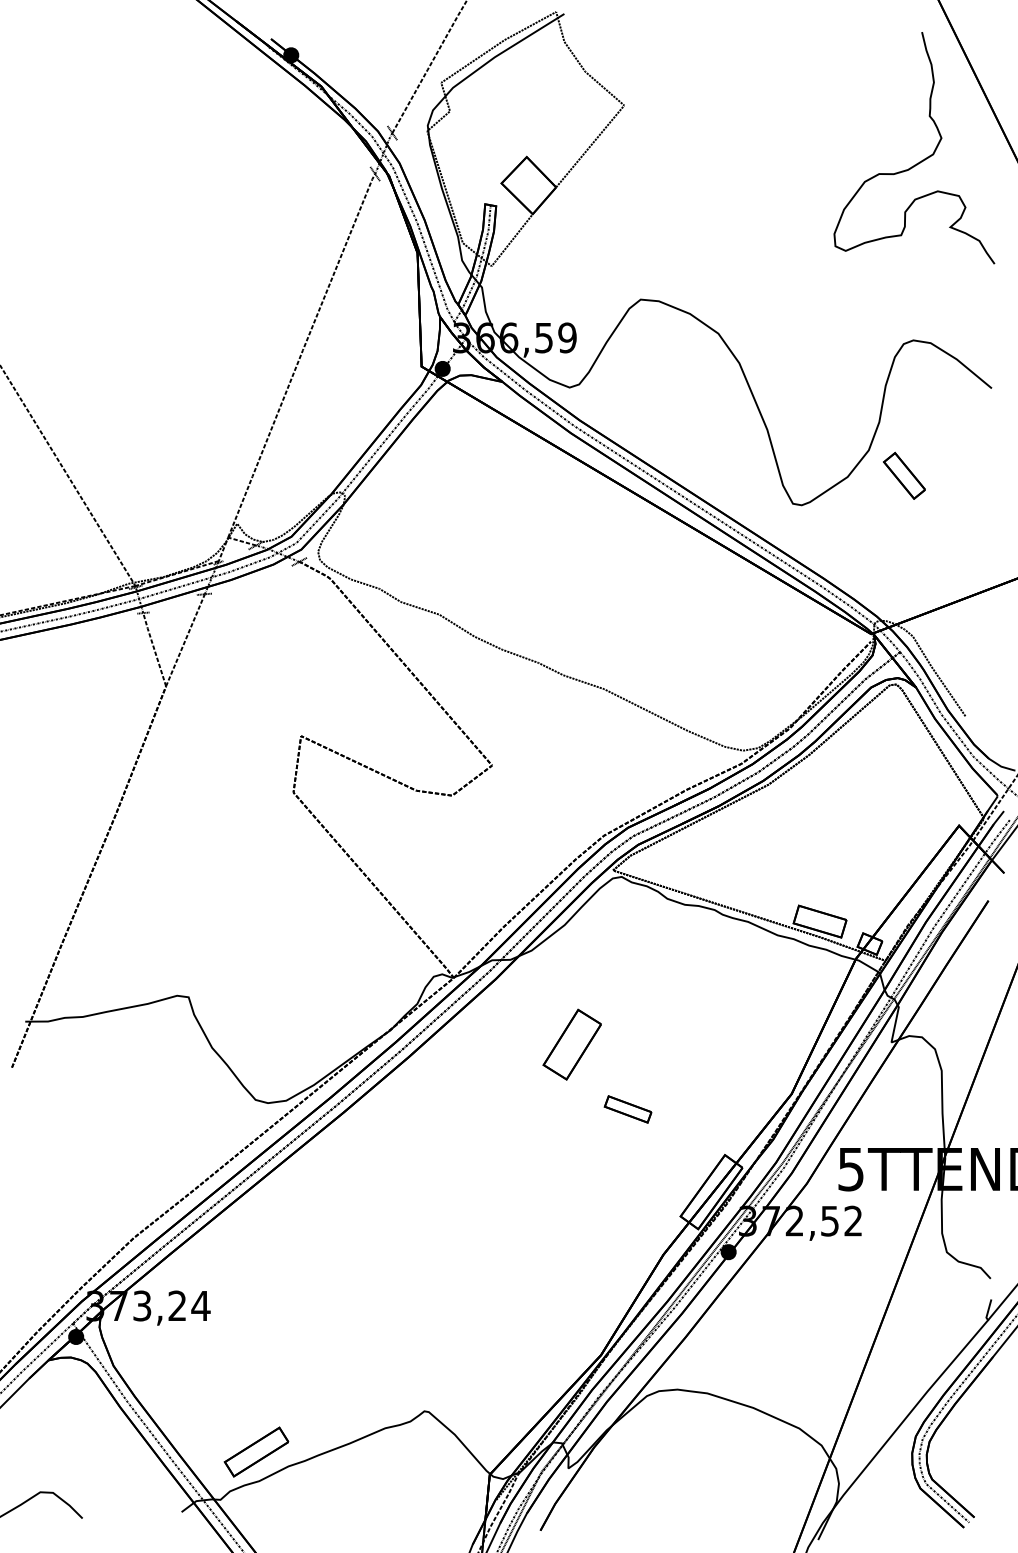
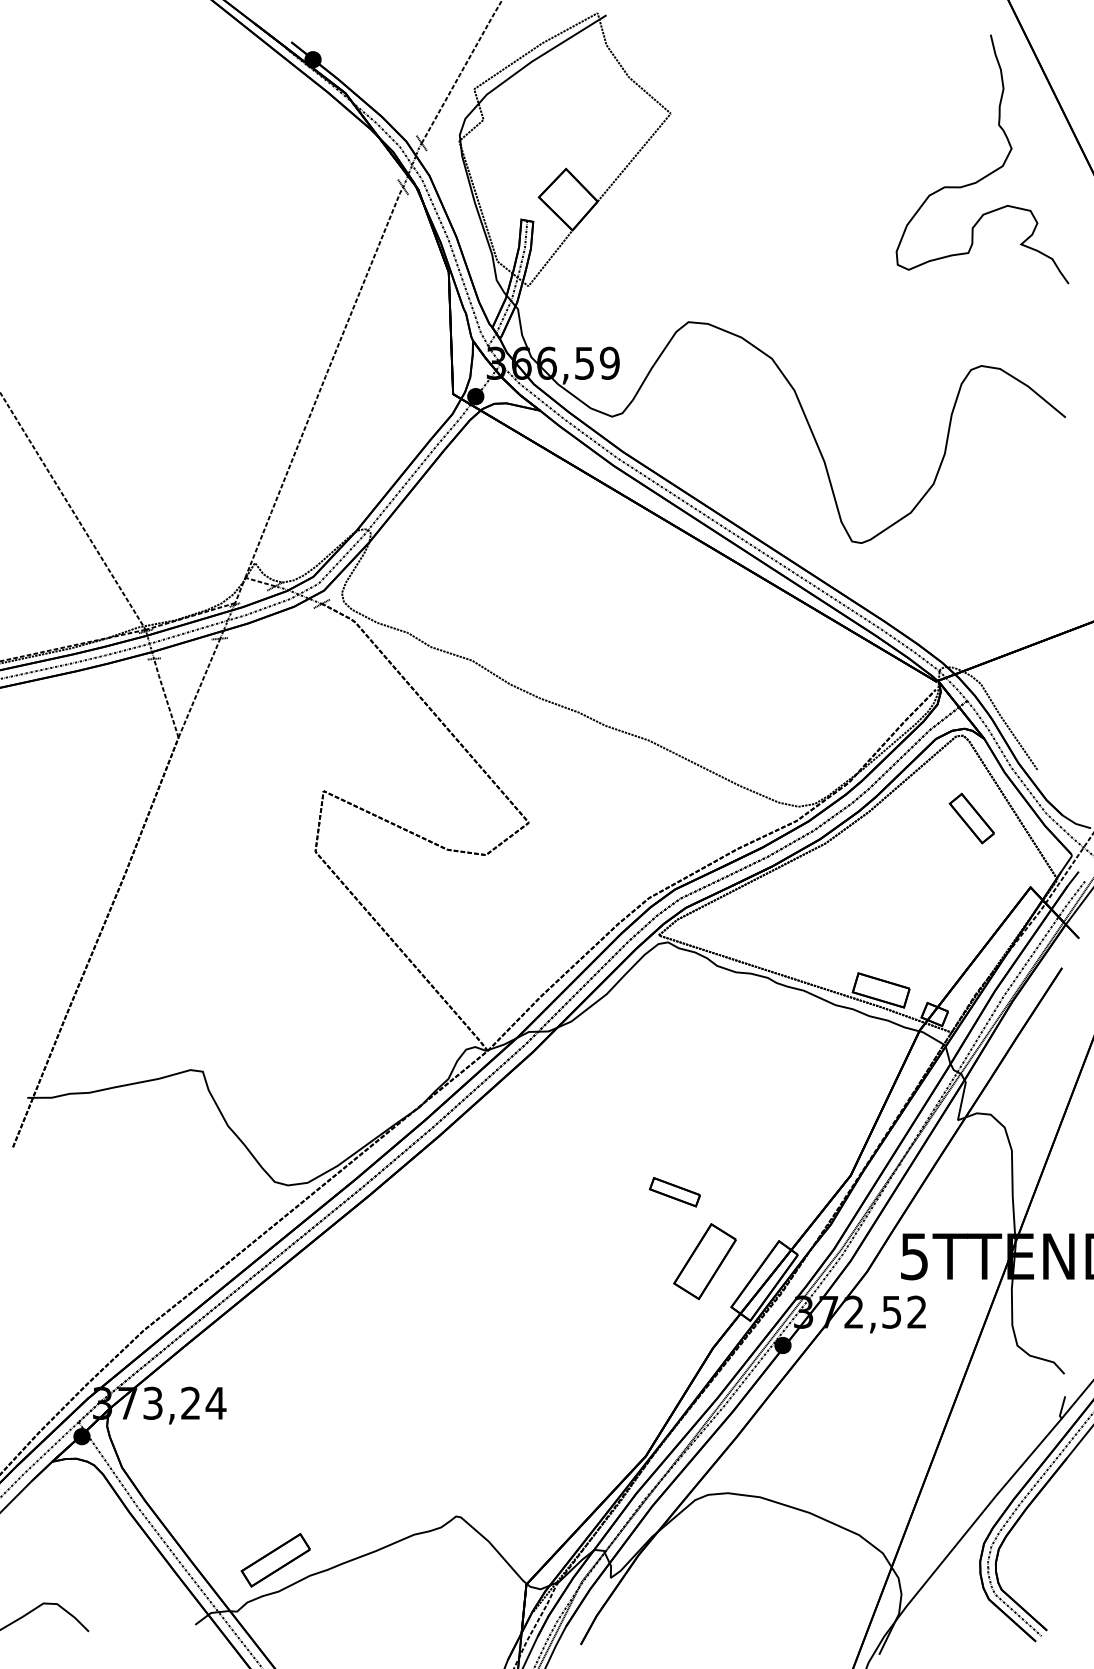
part: (904, 475) -> (971, 818), moved
part: (571, 1044) -> (704, 1261), moved

